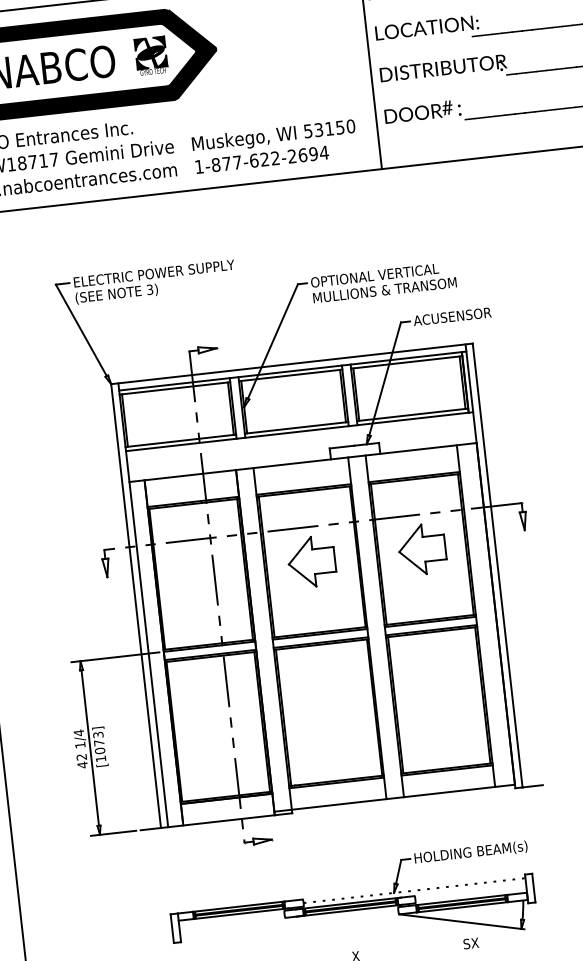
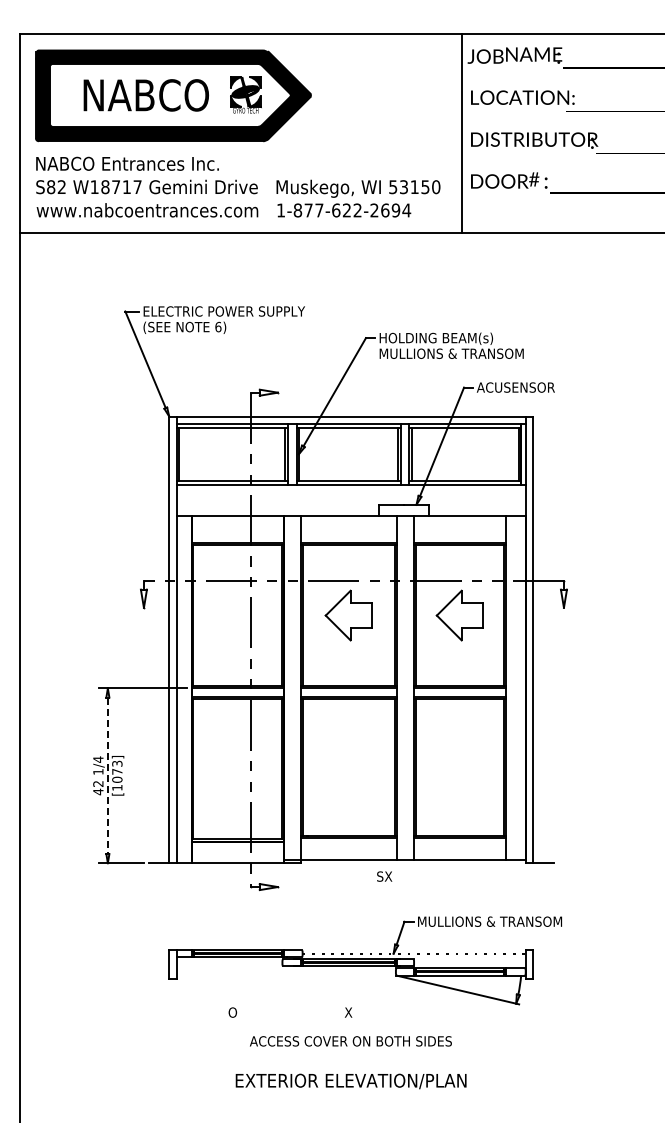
text: (375, 276) -> (443, 338), OPTIONAL VERTICAL -> HOLDING BEAM(s)
text: (150, 289) -> (218, 326), 3) -> 6)
line: (89, 748) -> (107, 776), solid -> dashed
text: (486, 851) -> (490, 922), HOLDING BEAM(s) -> MULLIONS & TRANSOM
text: (471, 943) -> (384, 876), moved

